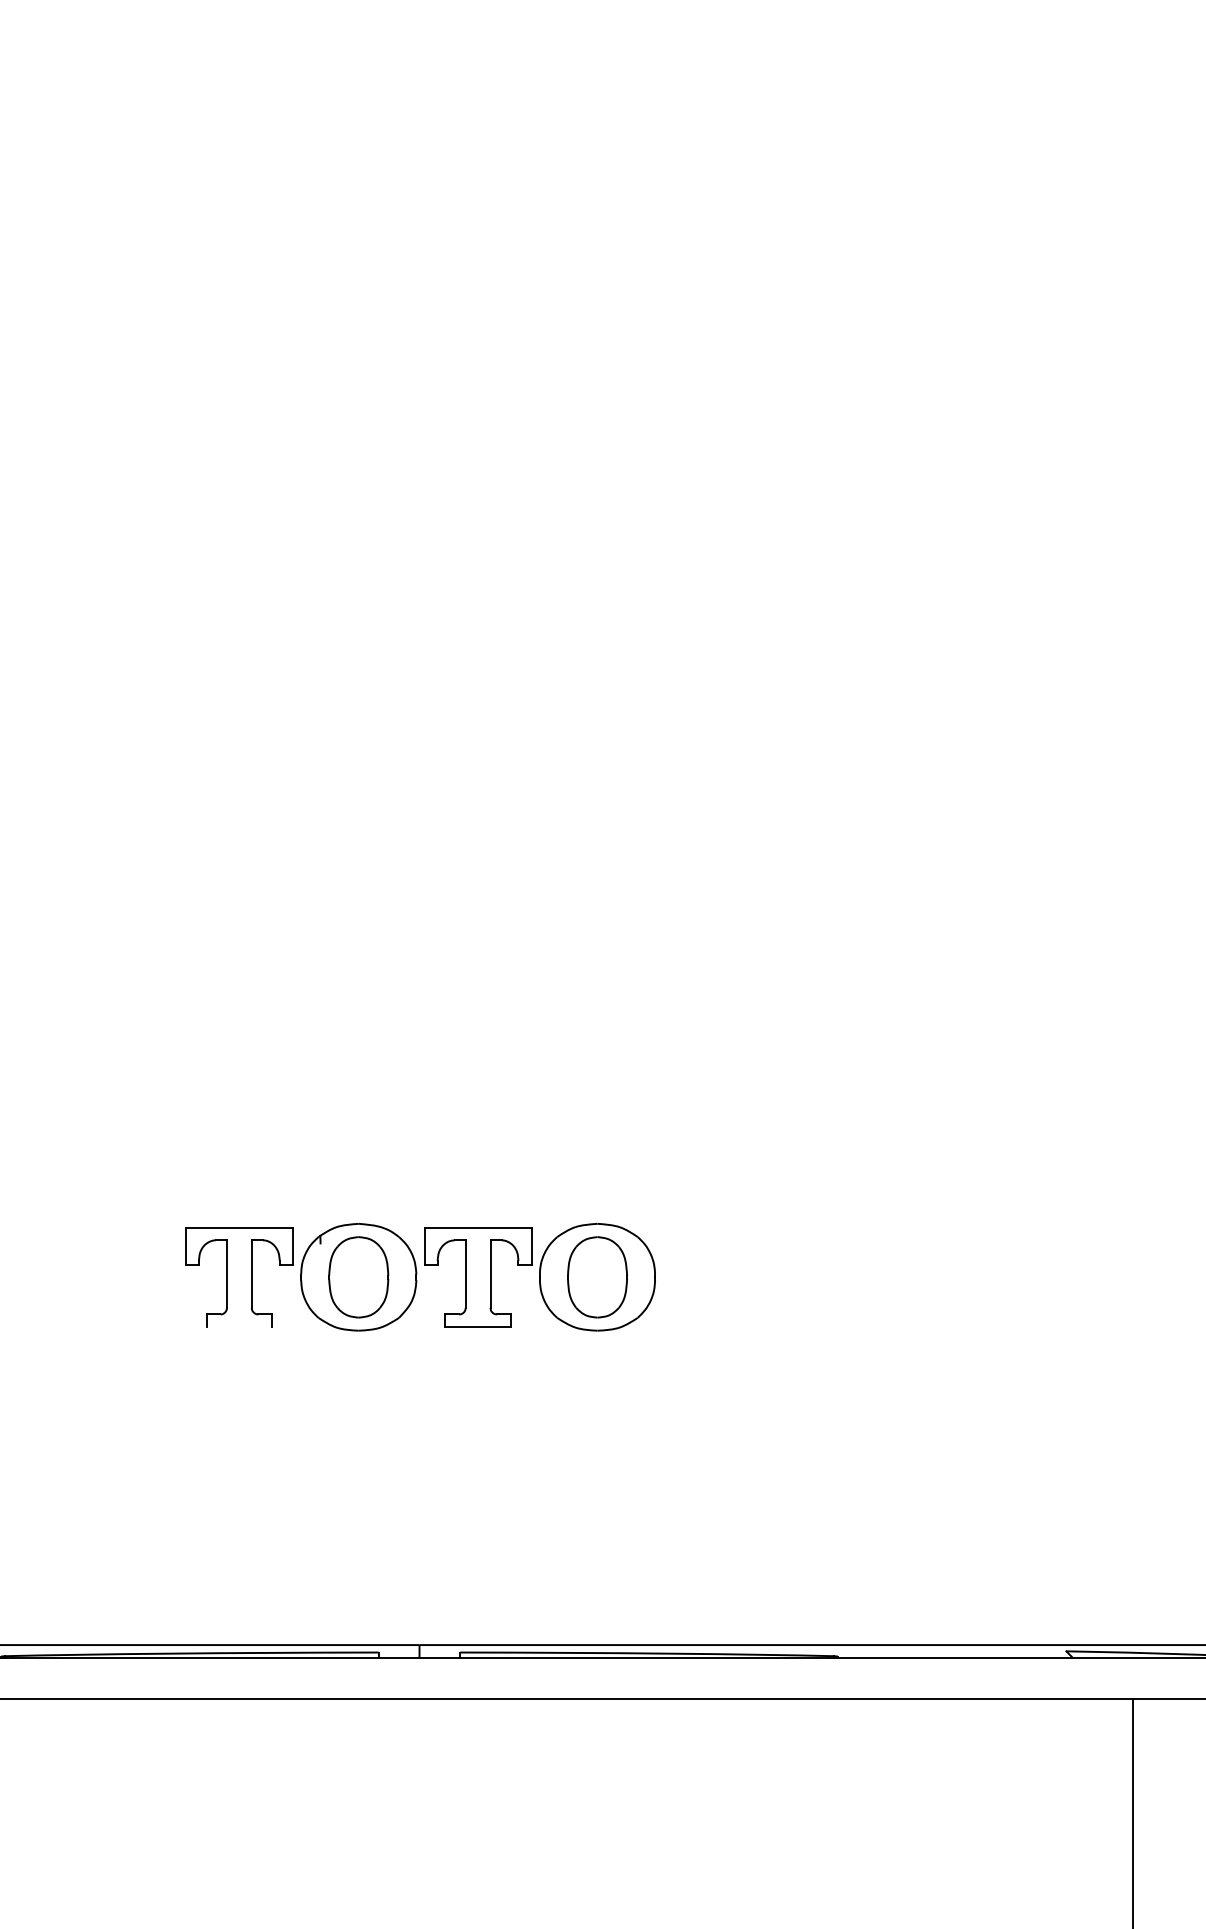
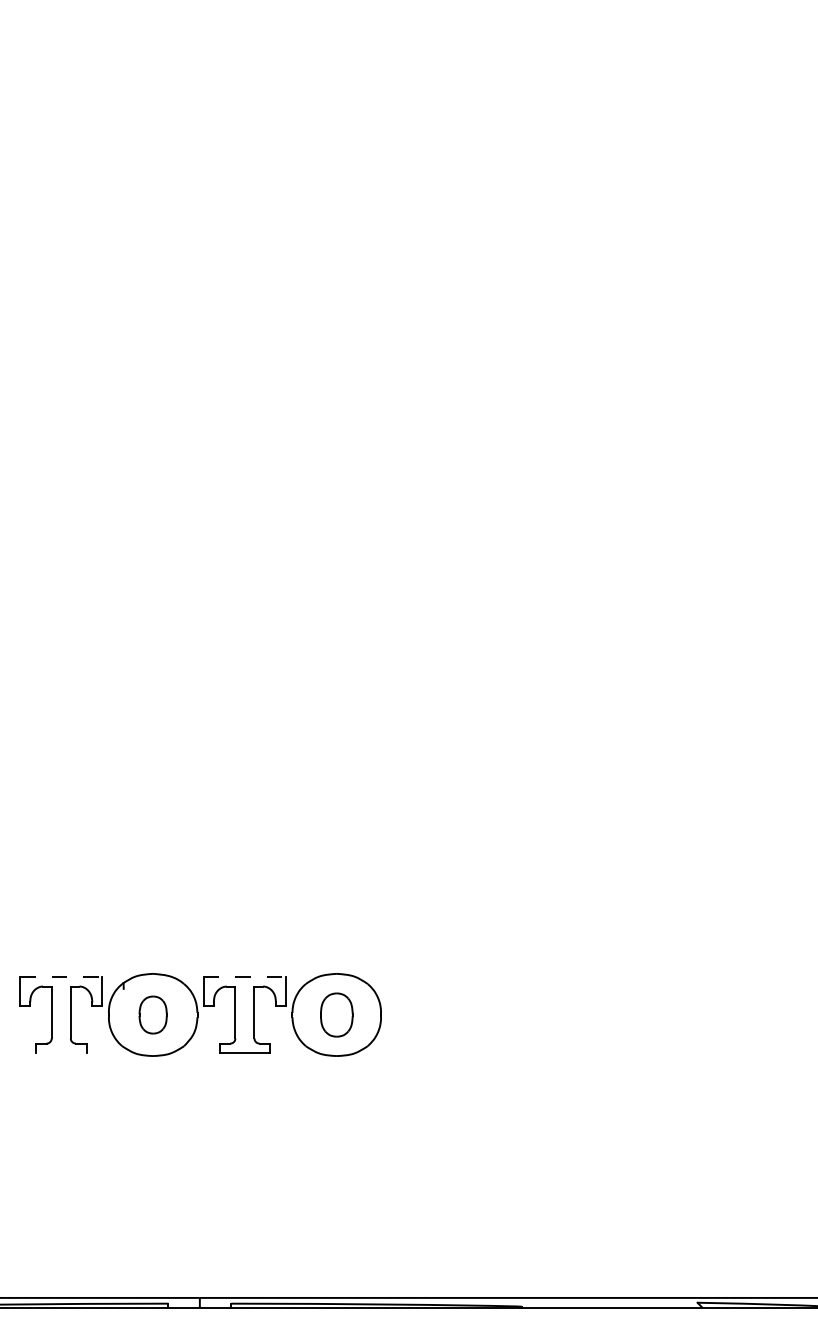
line: (239, 1228) -> (61, 977), solid -> dashed
line: (478, 1228) -> (245, 977), solid -> dashed
part: (358, 1277) -> (152, 1015), size x0.6
part: (597, 1277) -> (336, 1015), size x0.7

